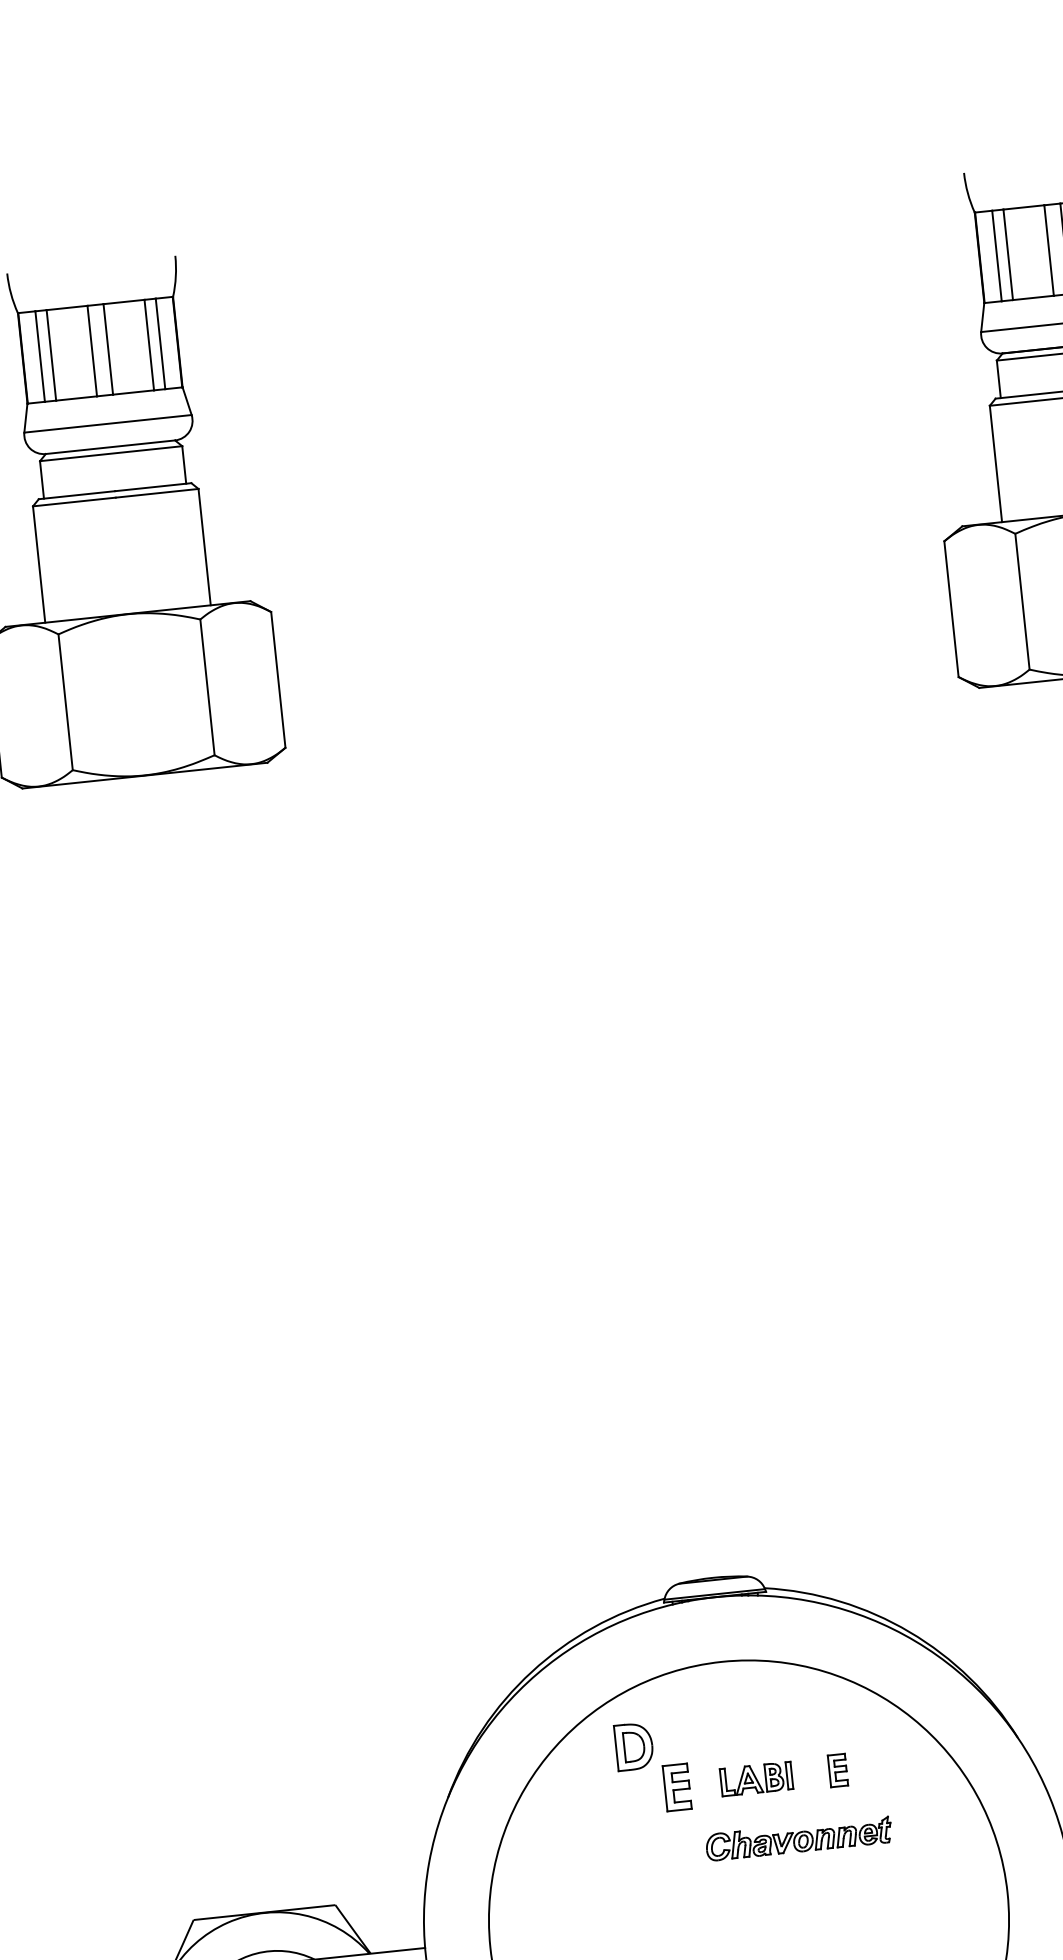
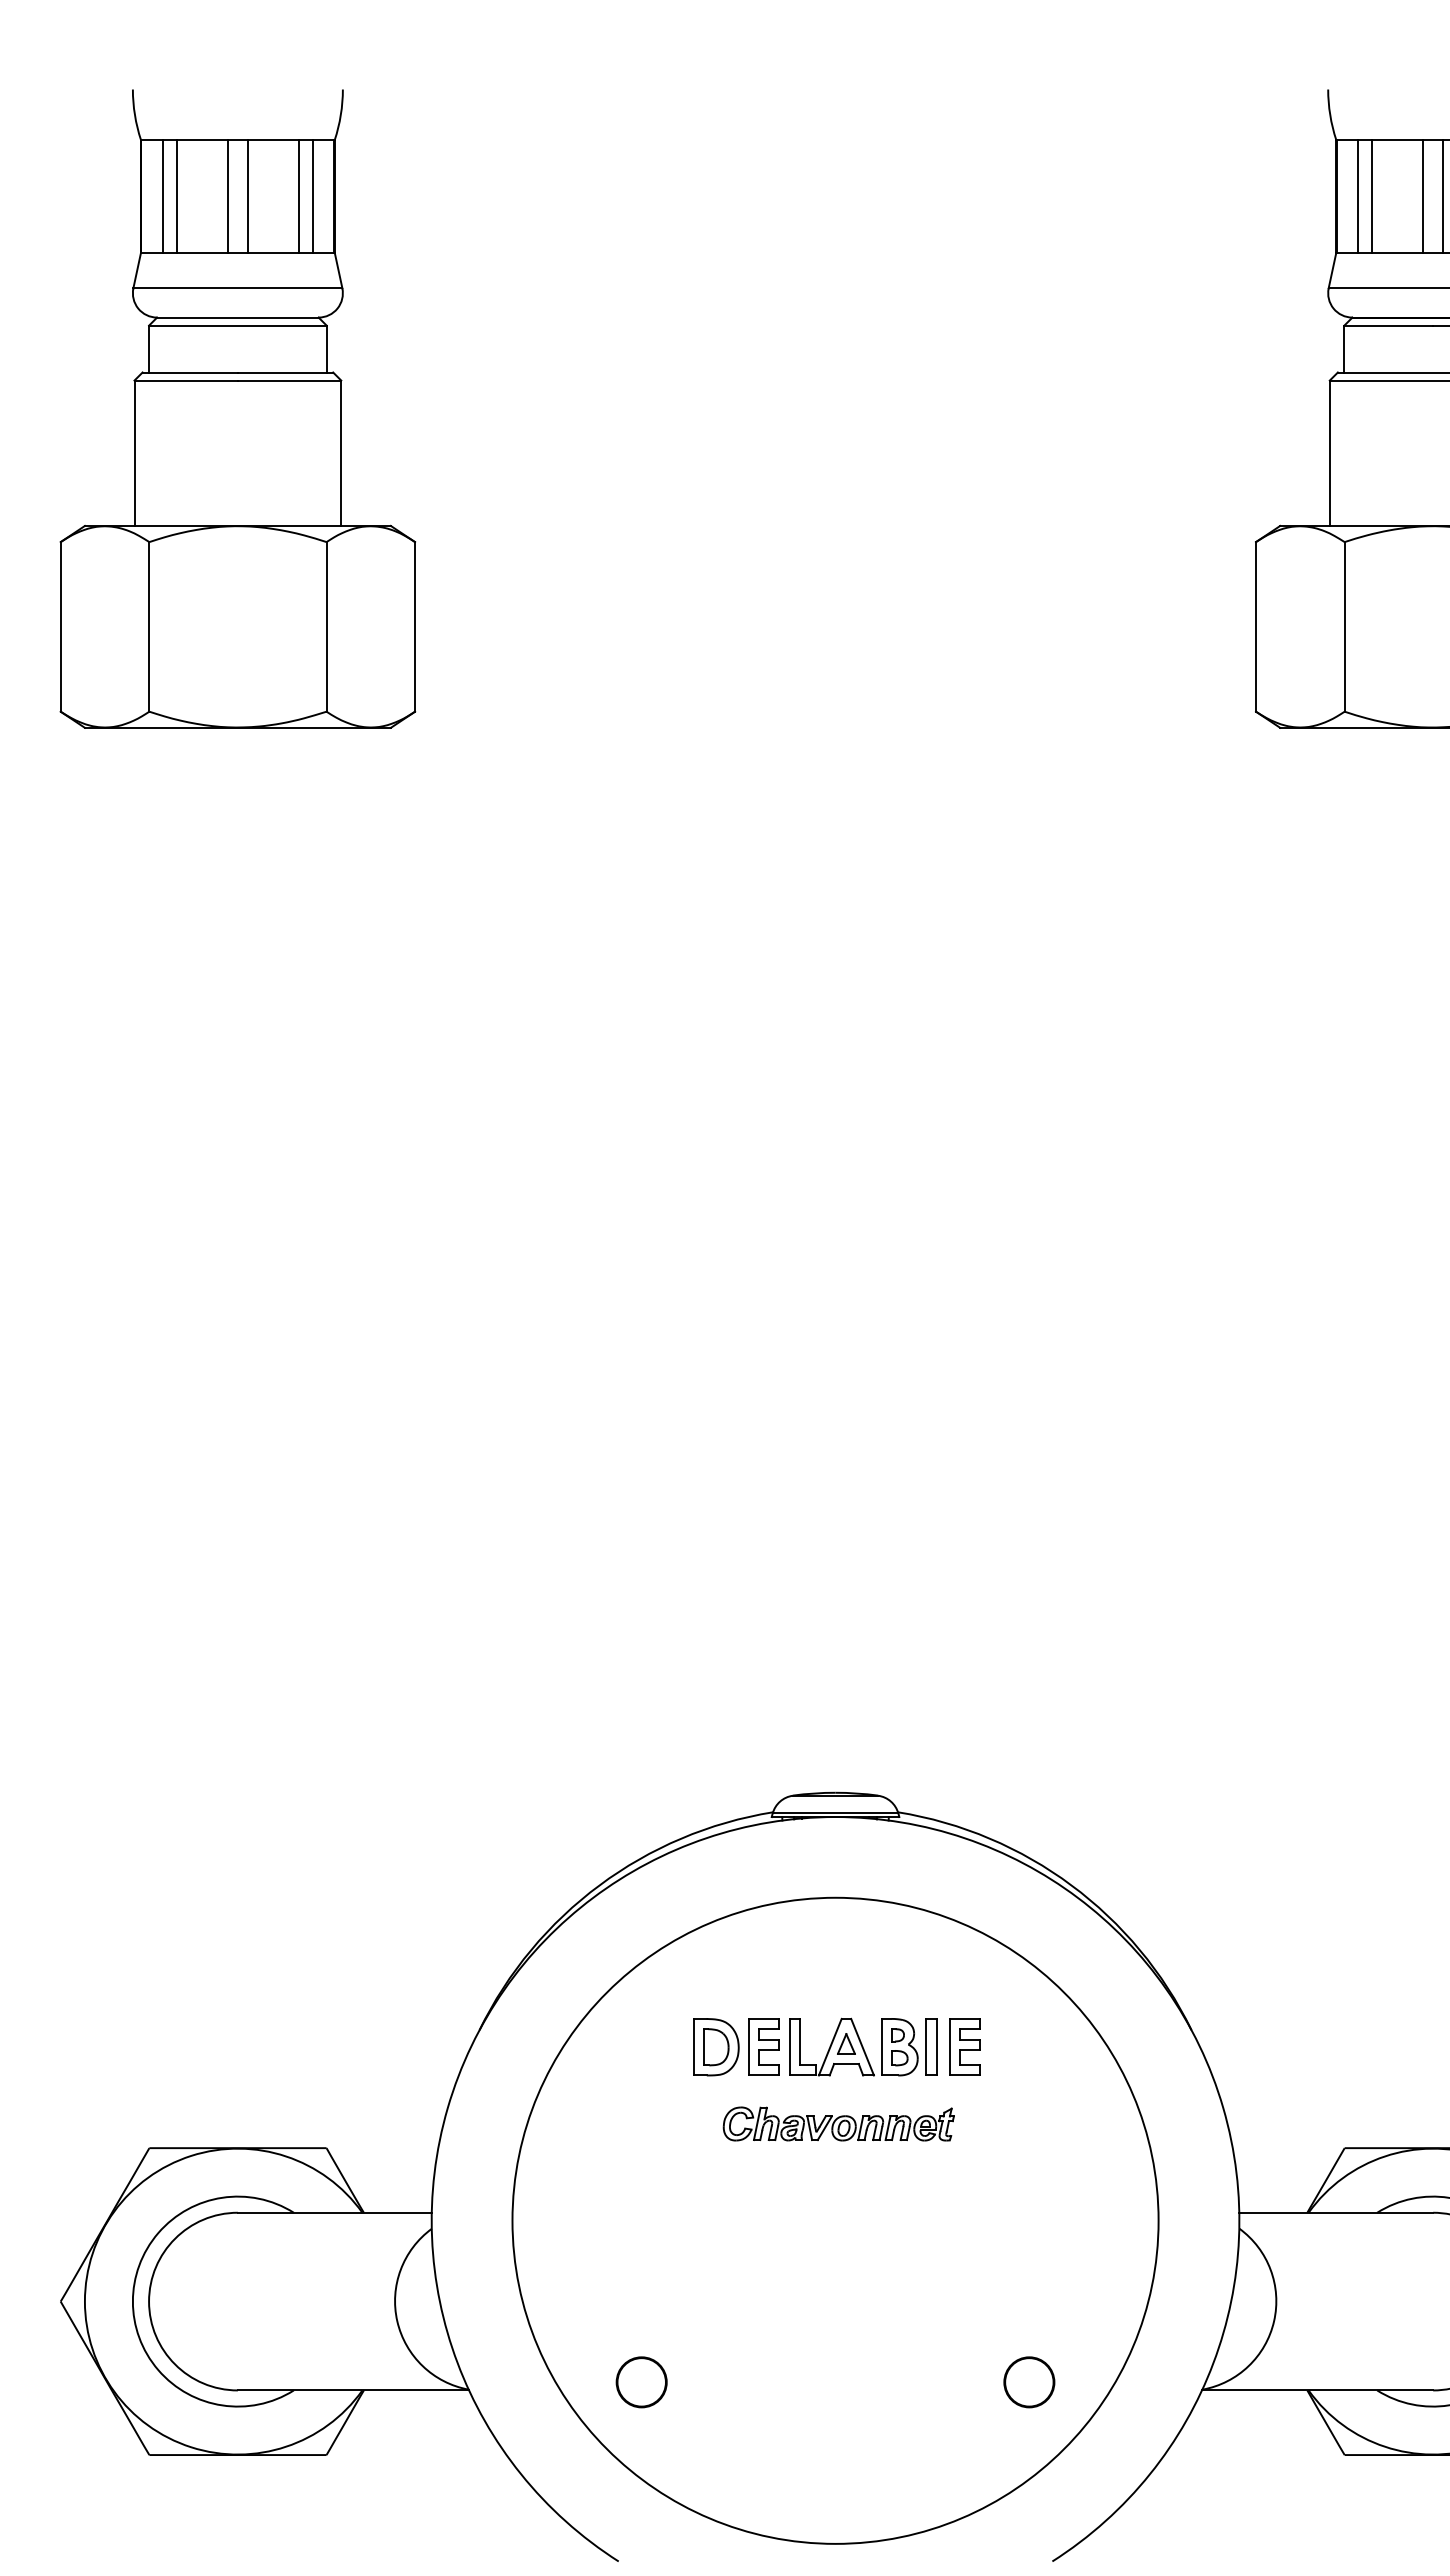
part: (634, 1746) -> (716, 2047), moved
part: (837, 1770) -> (964, 2046), size x1.43
part: (756, 1778) -> (863, 2046), size x1.67
part: (798, 1838) -> (838, 2123), moved

